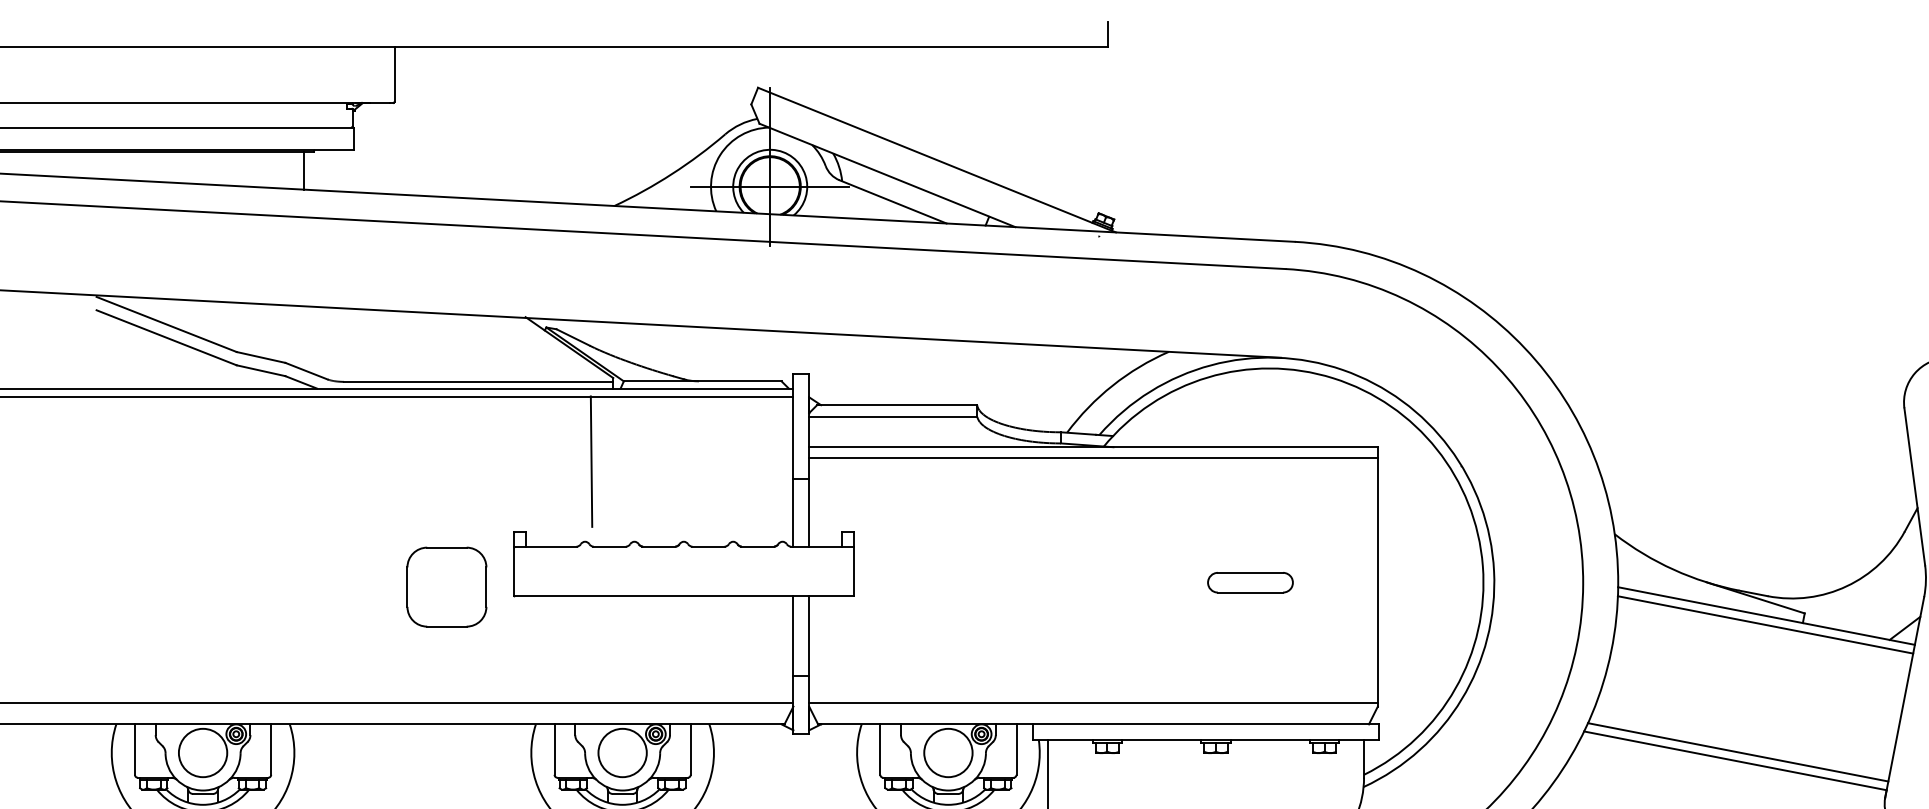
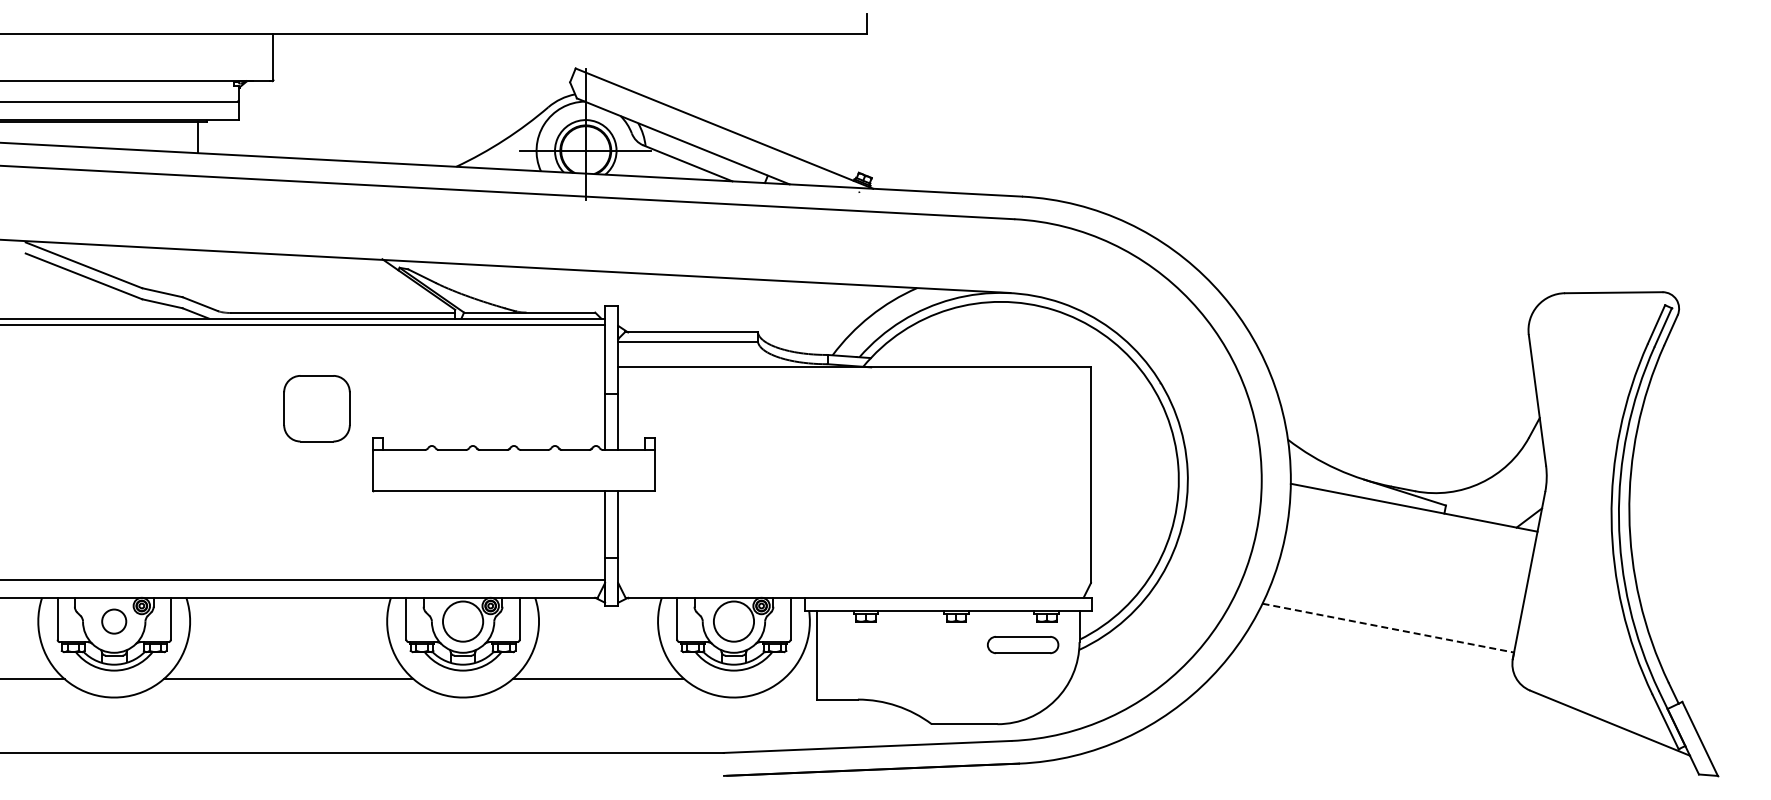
line: (1093, 458) -> (854, 376), removed
line: (590, 461) -> (436, 379), removed
part: (1250, 583) -> (1023, 645), moved
part: (446, 586) -> (316, 408), moved
line: (1765, 624) -> (1413, 514), removed
line: (1093, 702) -> (854, 579), removed
line: (1738, 751) -> (1390, 620), removed
circle: (203, 752) -> (114, 621), size x0.6
line: (1735, 761) -> (1388, 628), solid -> dashed

